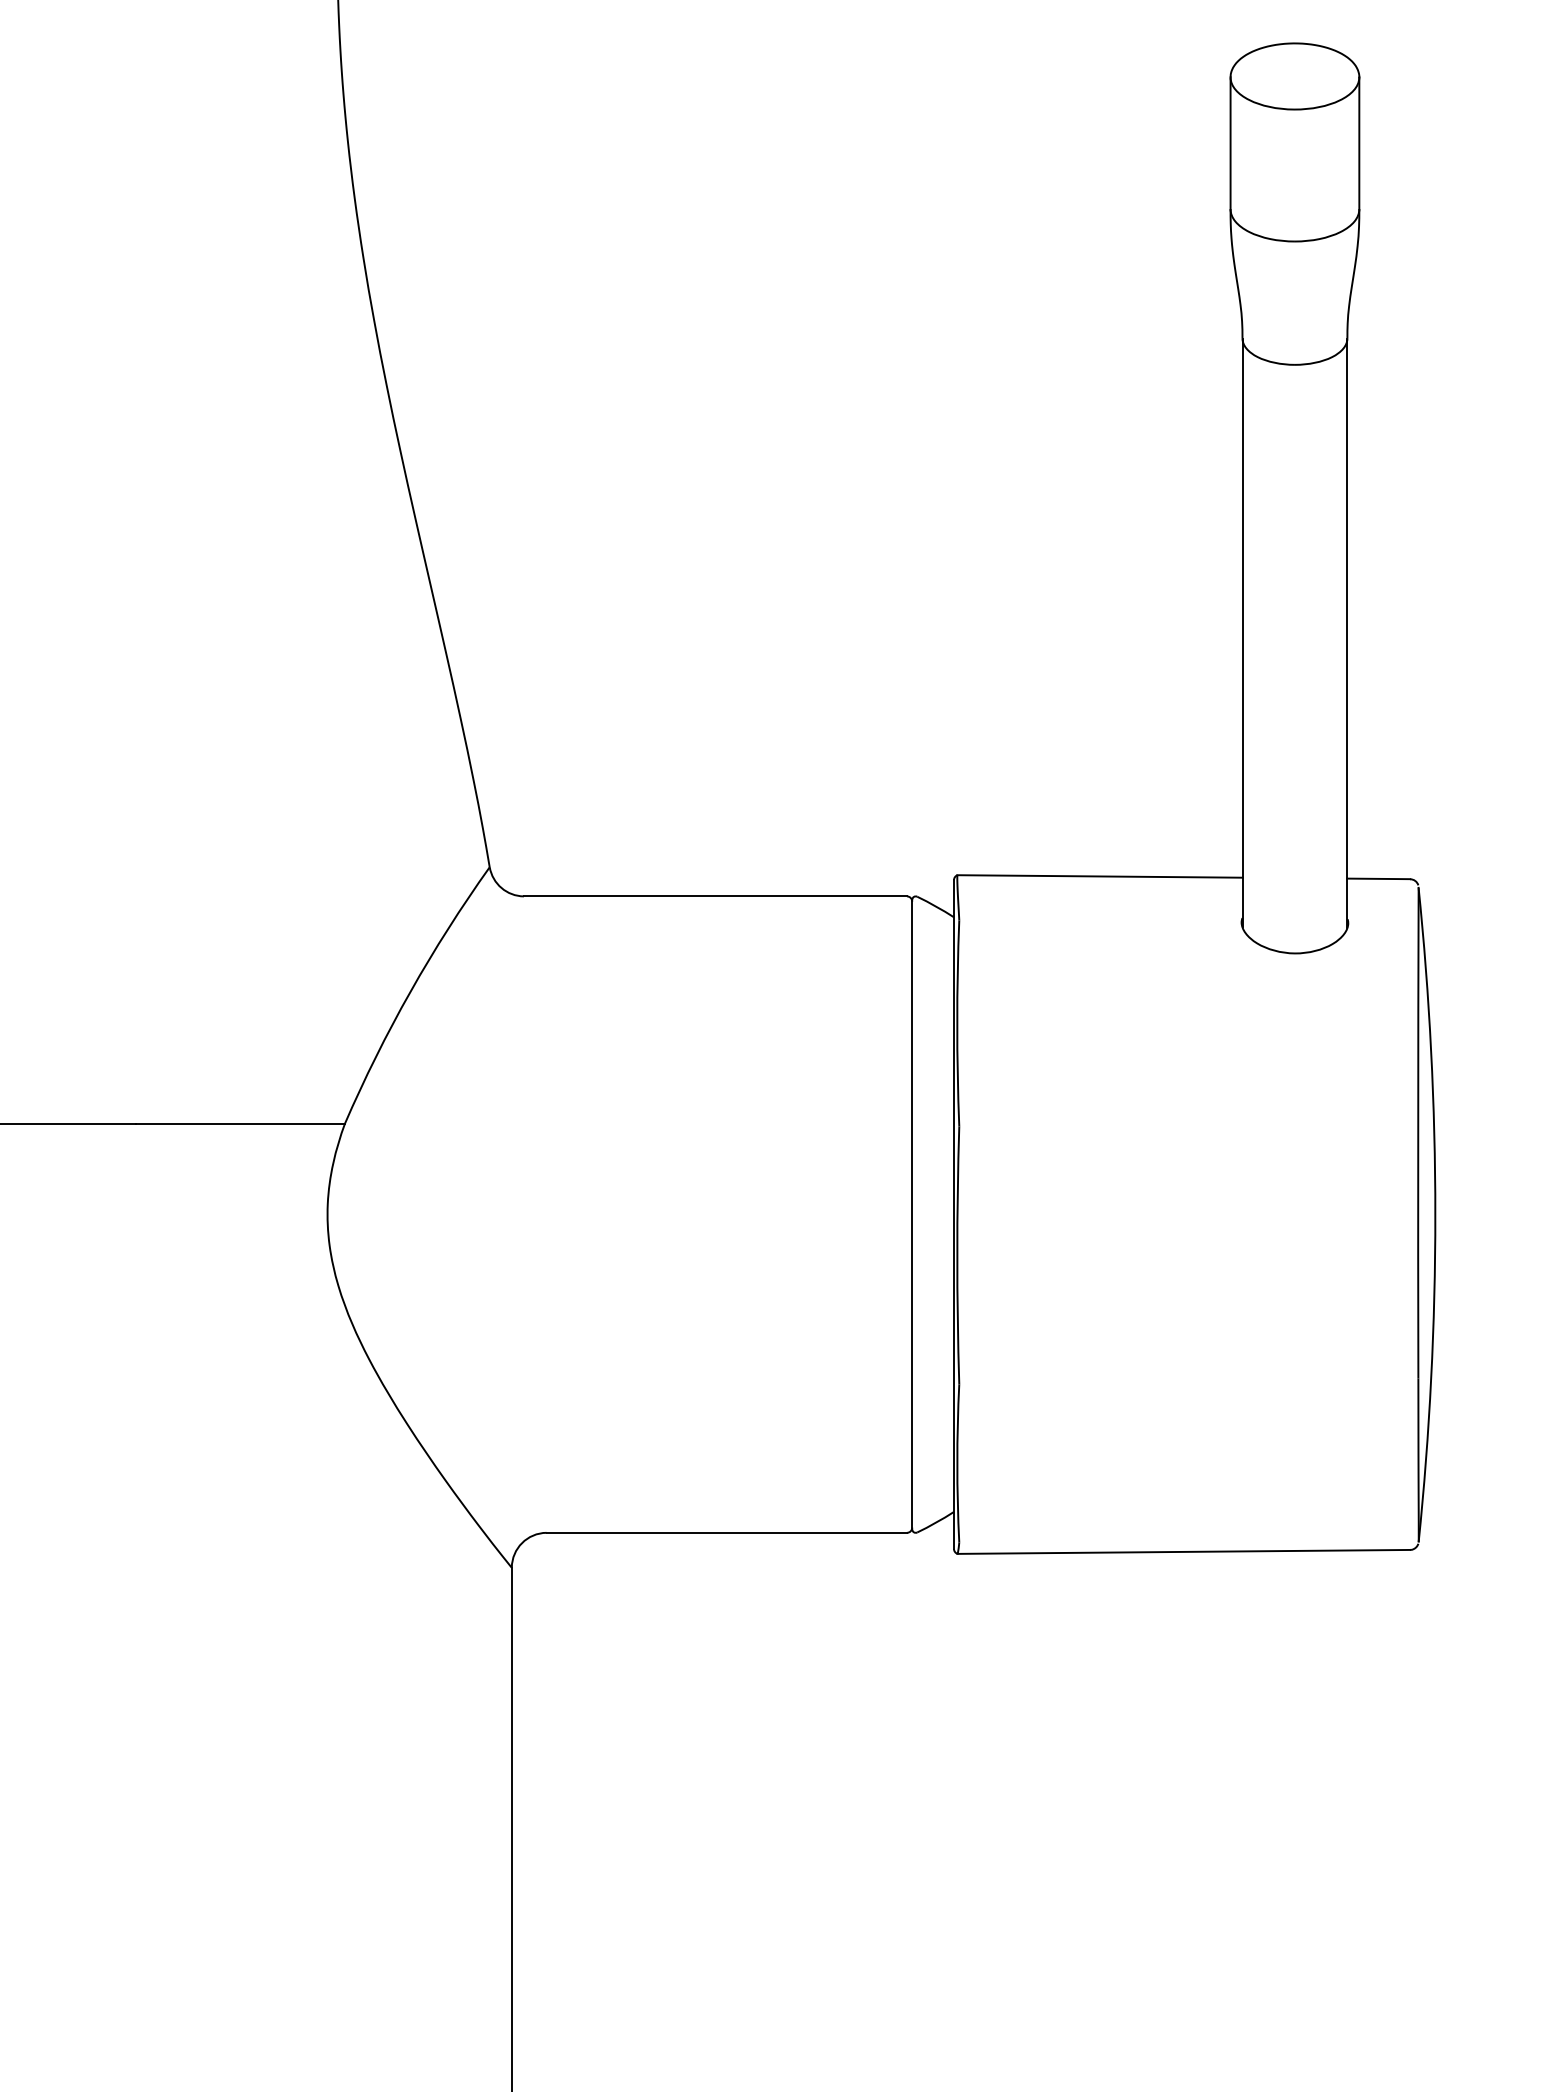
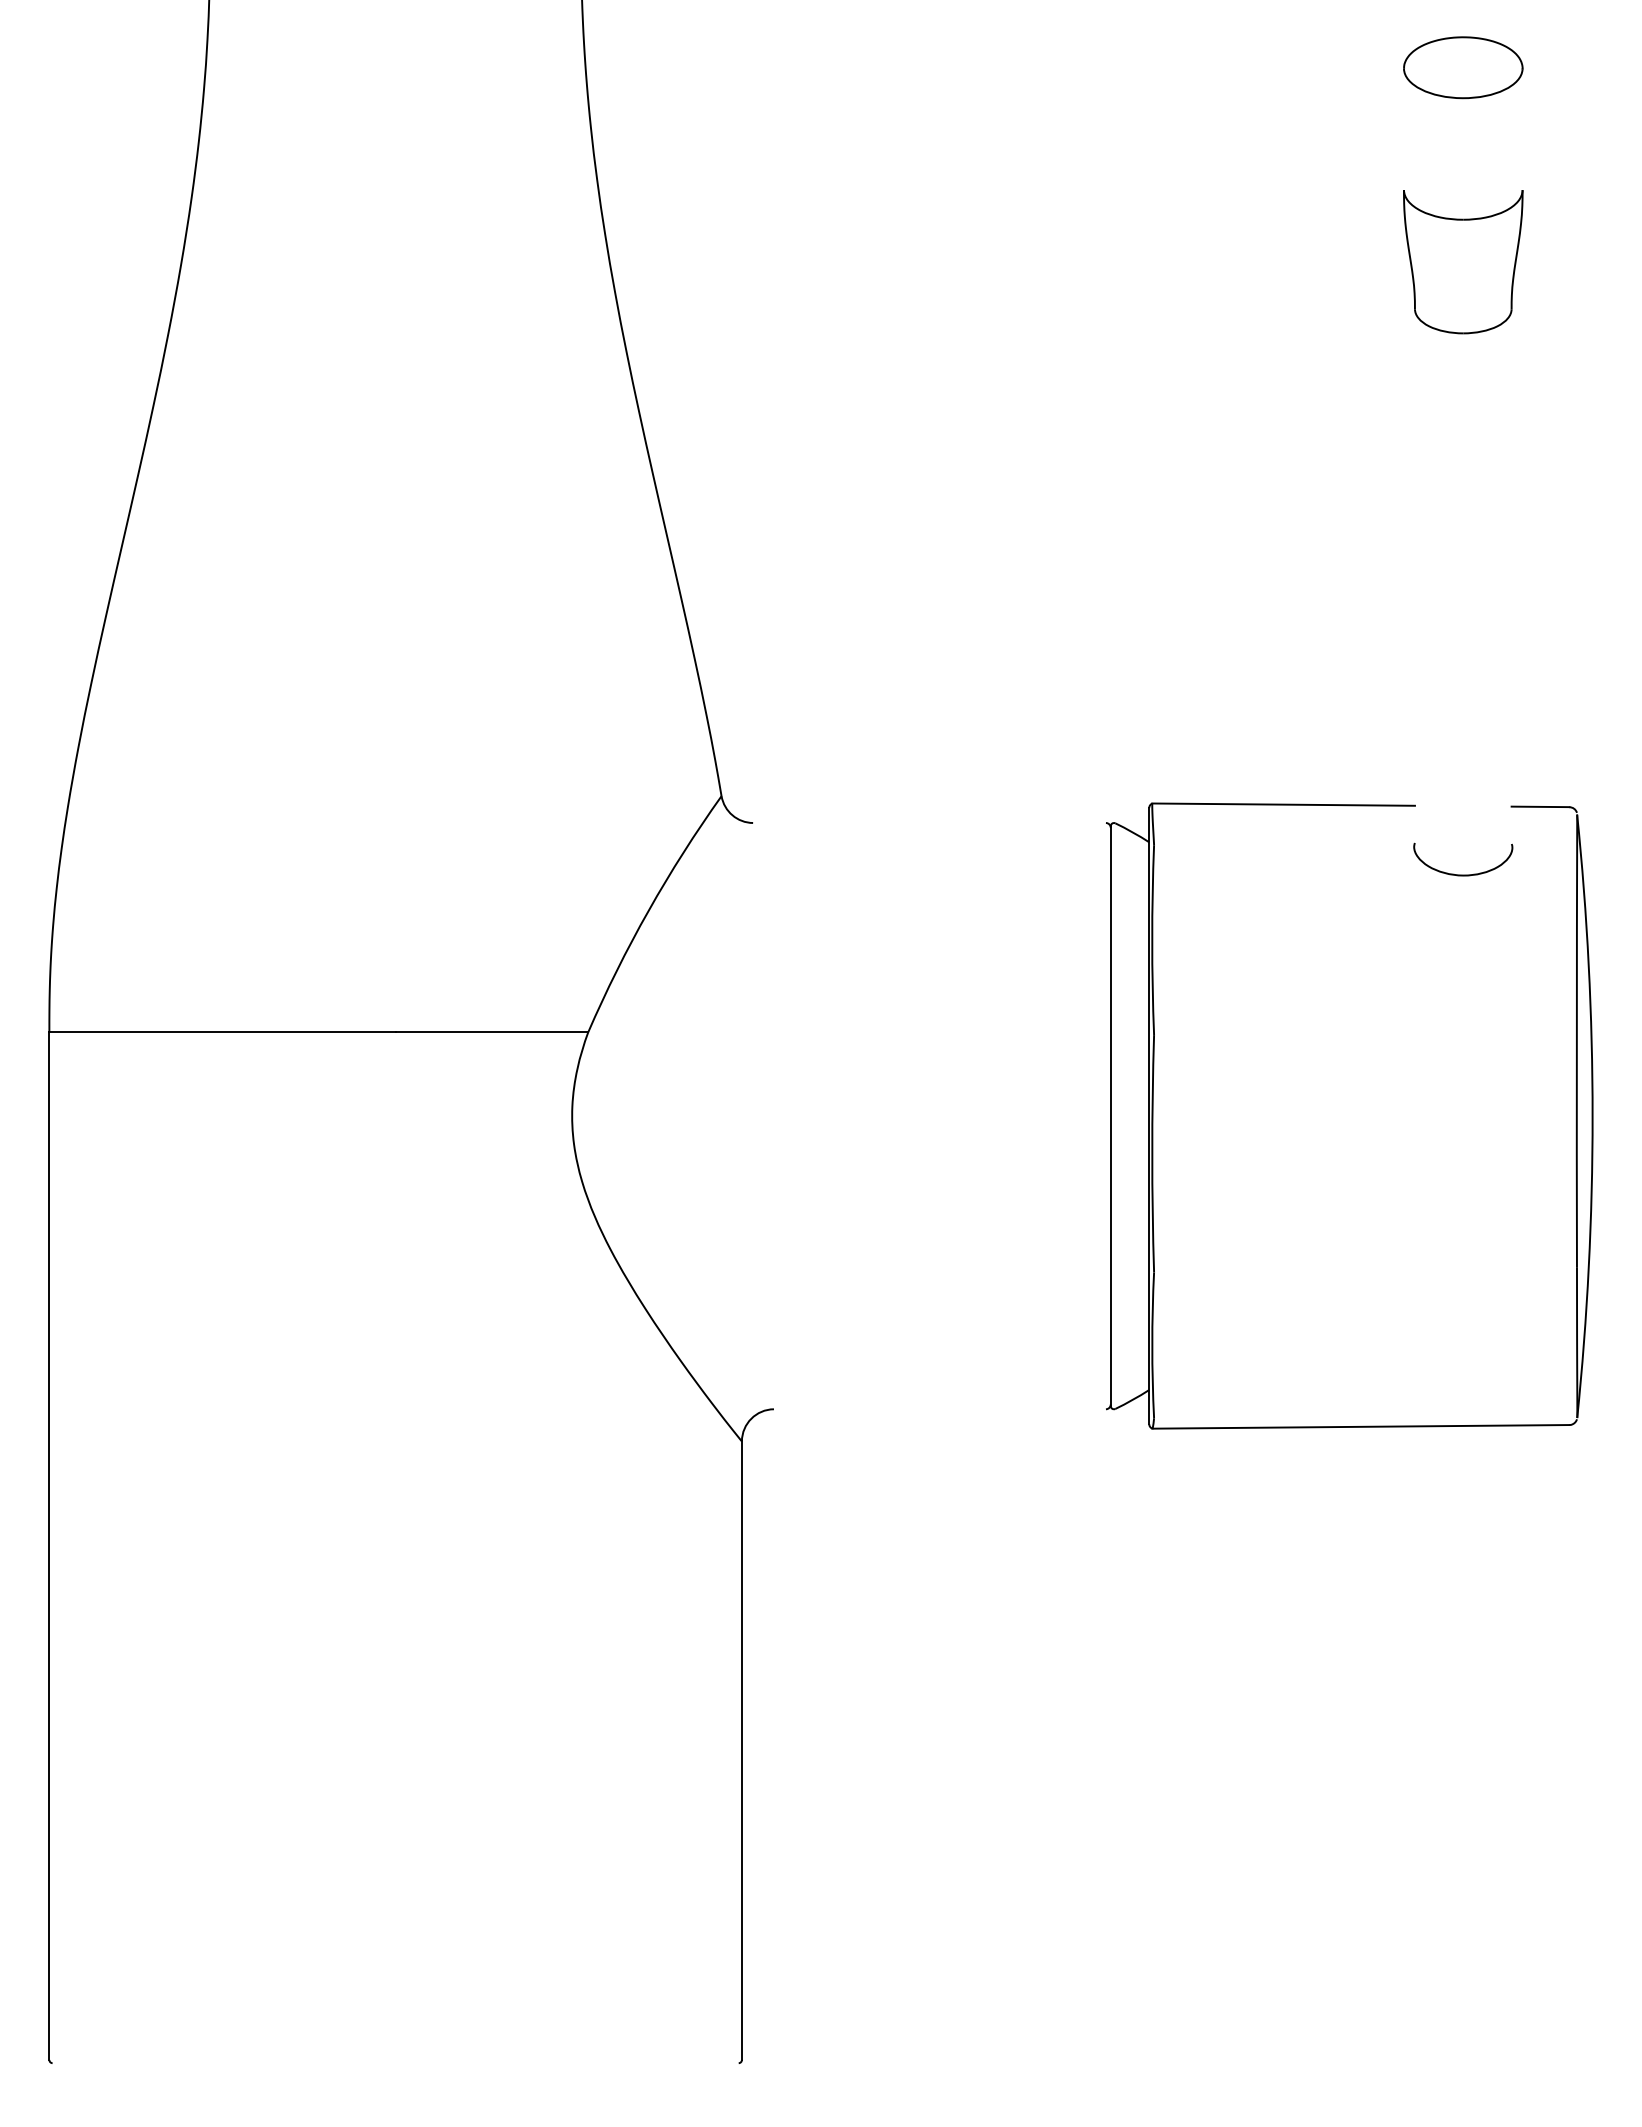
line: (1230, 143) -> (1403, 129), removed
line: (1359, 143) -> (1522, 129), removed
line: (1241, 633) -> (1414, 580), removed
line: (1347, 633) -> (1511, 580), removed
line: (715, 896) -> (929, 823), removed
line: (726, 1533) -> (939, 1409), removed

